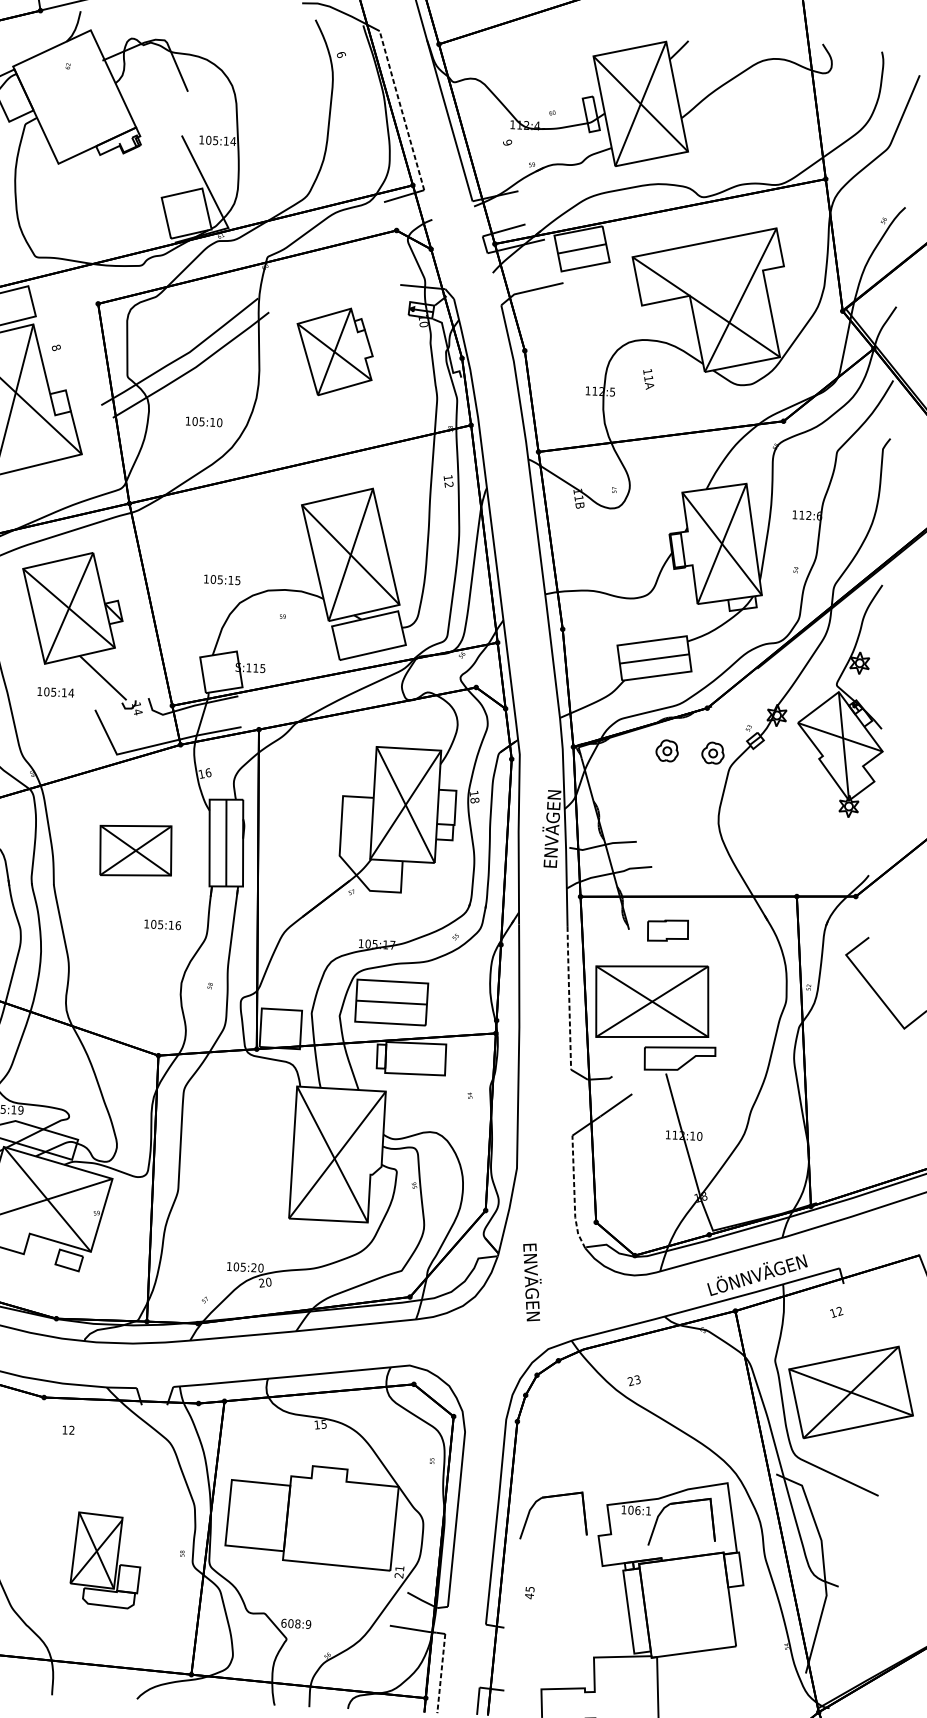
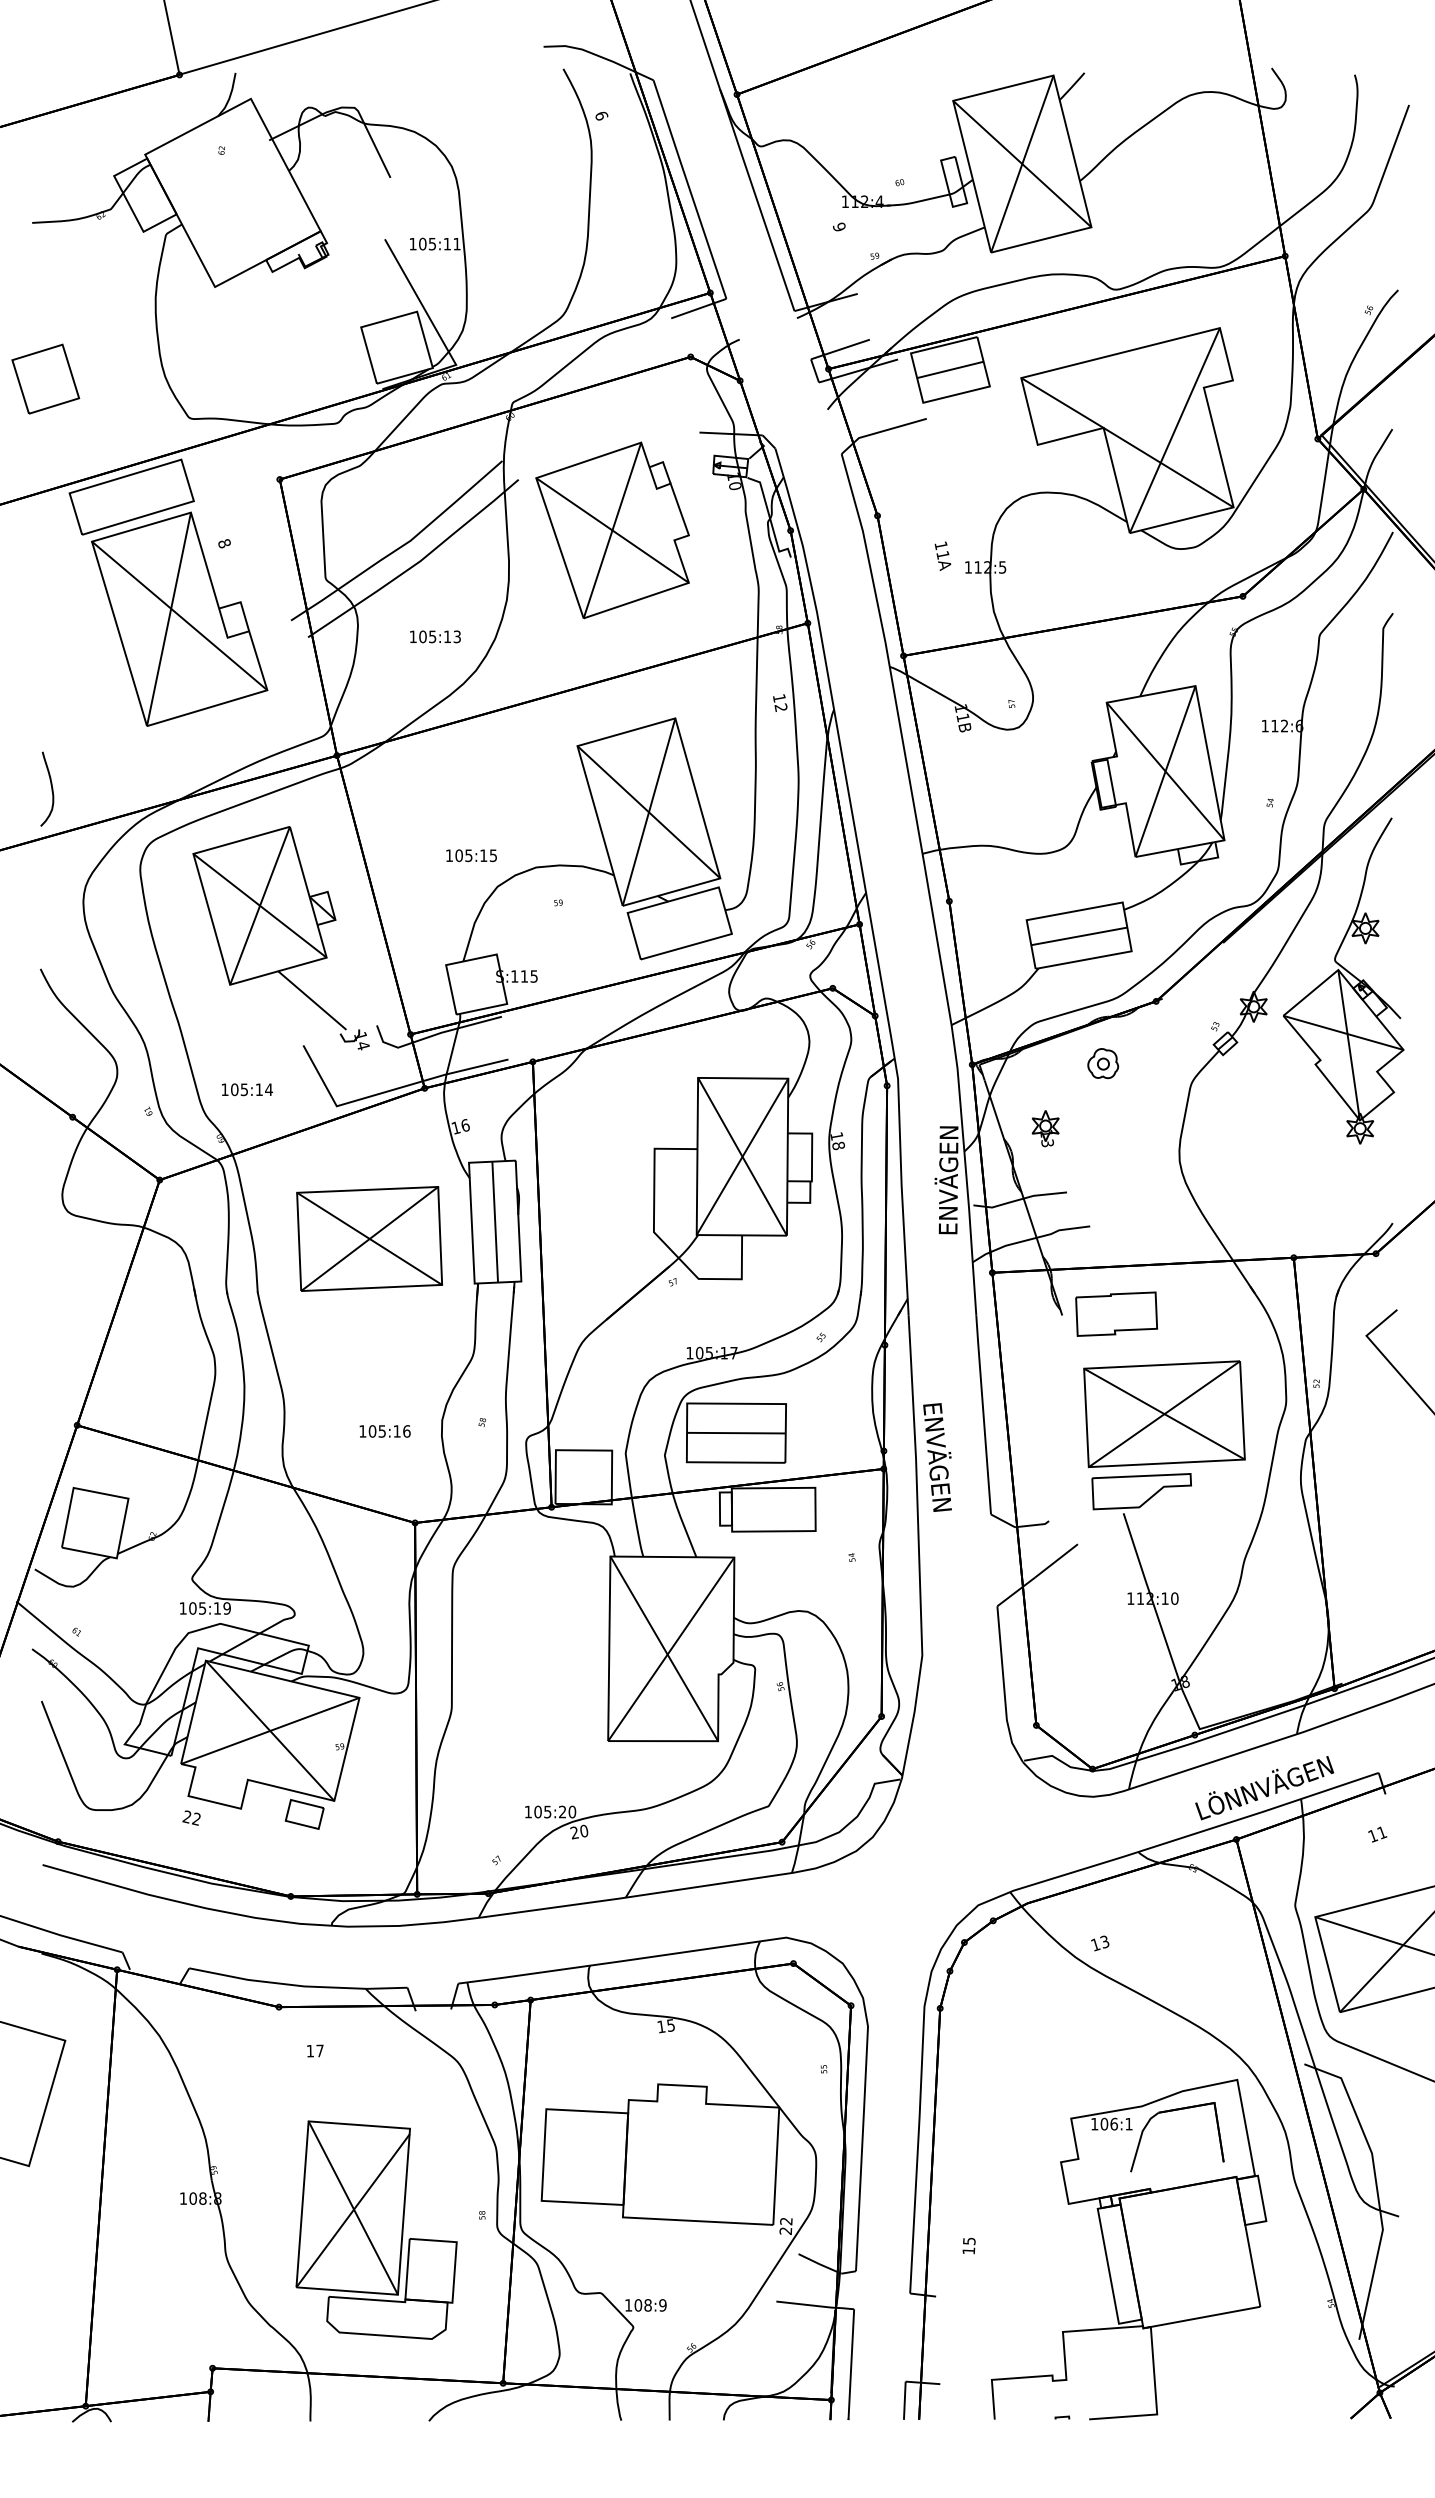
line: (401, 109) -> (689, 188), dashed -> solid
text: (233, 141) -> (457, 244), 105:14 -> 105:11
part: (334, 352) -> (612, 530), size x1.43
text: (648, 378) -> (942, 555), moved
text: (219, 422) -> (457, 636), 105:10 -> 105:13
text: (55, 692) -> (247, 1089), moved
part: (713, 753) -> (1167, 1063), removed
part: (623, 795) -> (1045, 1128), added
part: (135, 850) -> (369, 1238), size x1.43
text: (162, 924) -> (384, 1431), moved
part: (667, 930) -> (1116, 1313), size x1.43
line: (569, 997) -> (983, 1414), dashed -> solid
part: (652, 1001) -> (1164, 1413), moved
line: (574, 1194) -> (1004, 1687), dashed -> solid
text: (531, 1282) -> (937, 1457), moved
text: (840, 1311) -> (1382, 1832), 12 -> 11
text: (630, 1381) -> (1094, 1944), 23 -> 13
text: (71, 1429) -> (319, 2050), 12 -> 17
part: (552, 1497) -> (994, 2111), removed
part: (106, 1560) -> (376, 2229), size x1.67
text: (399, 1568) -> (786, 2221), 21 -> 22
text: (529, 1596) -> (968, 2251), 45 -> 15
text: (283, 1623) -> (628, 2305), 608:9 -> 108:9
line: (441, 1674) -> (851, 2365), dashed -> solid

